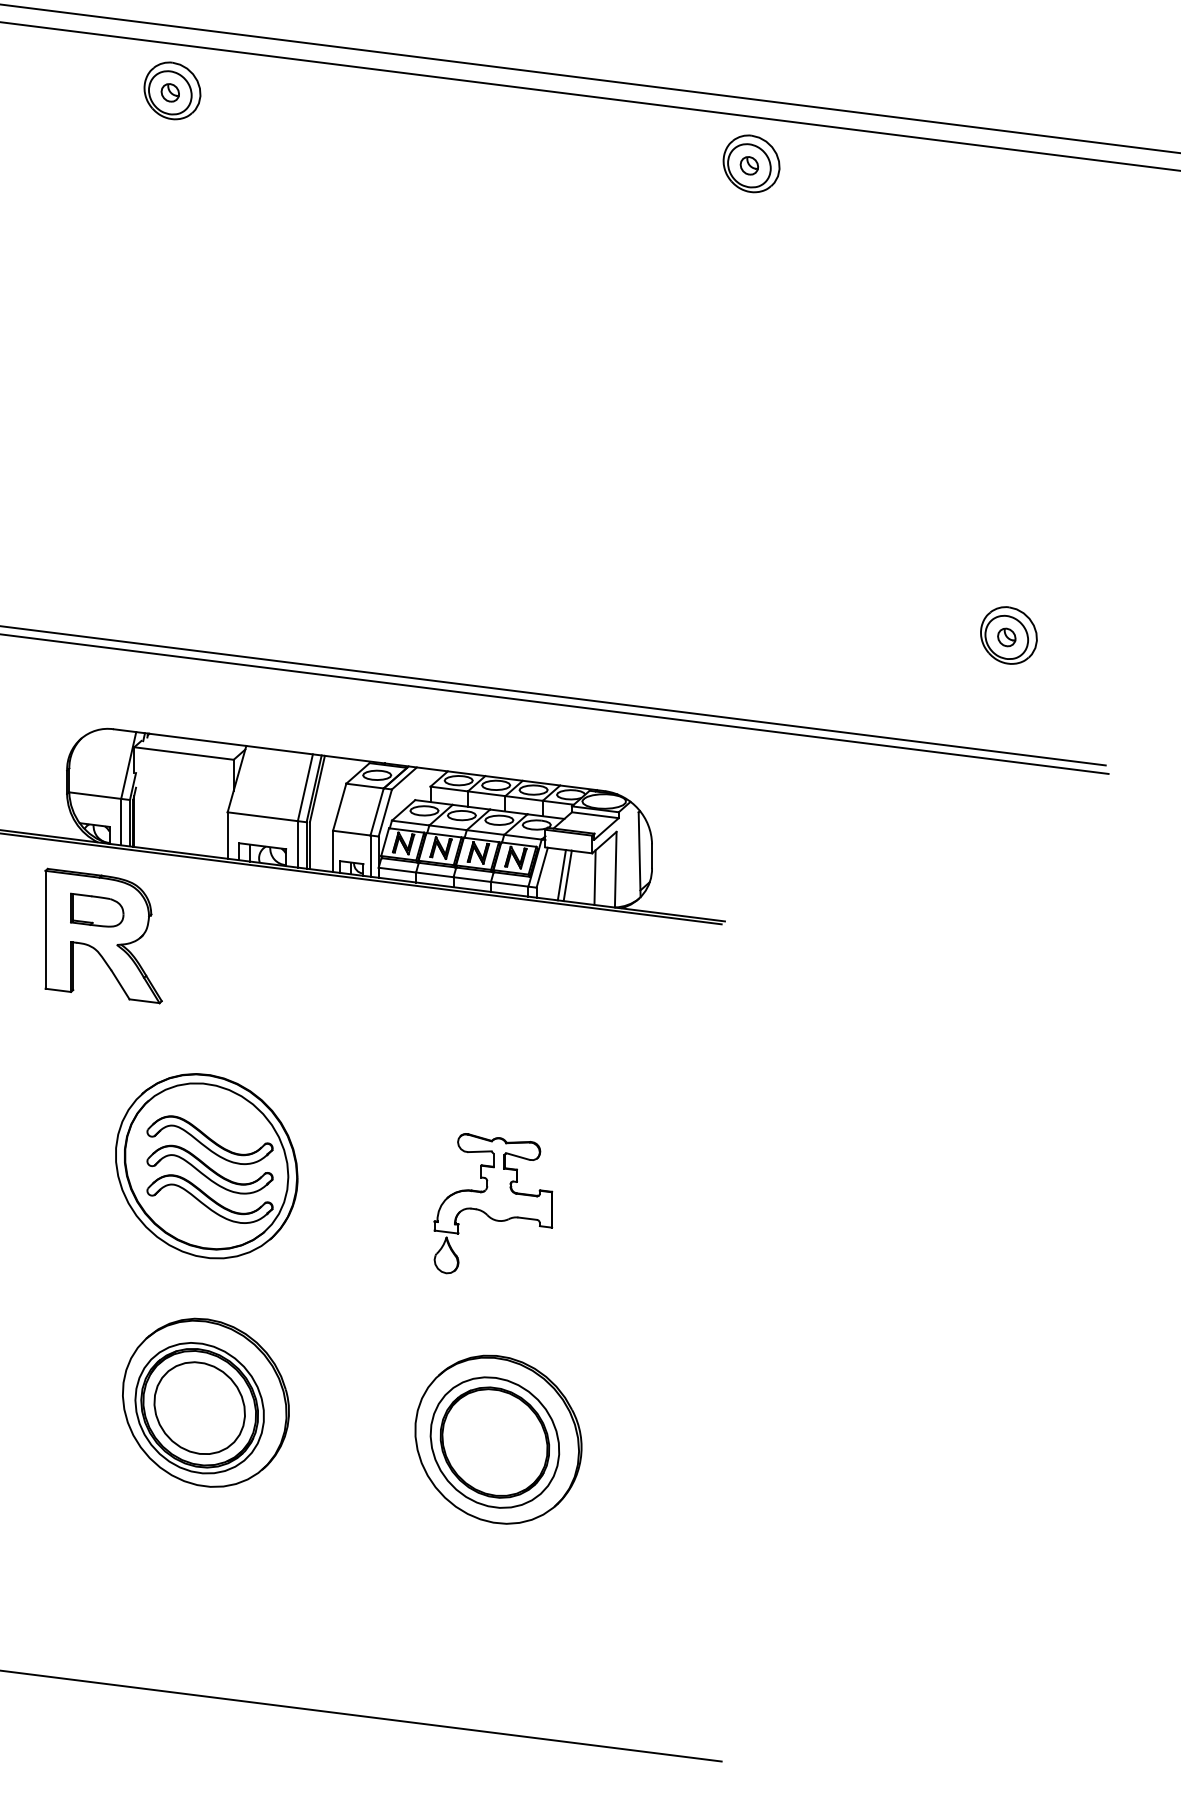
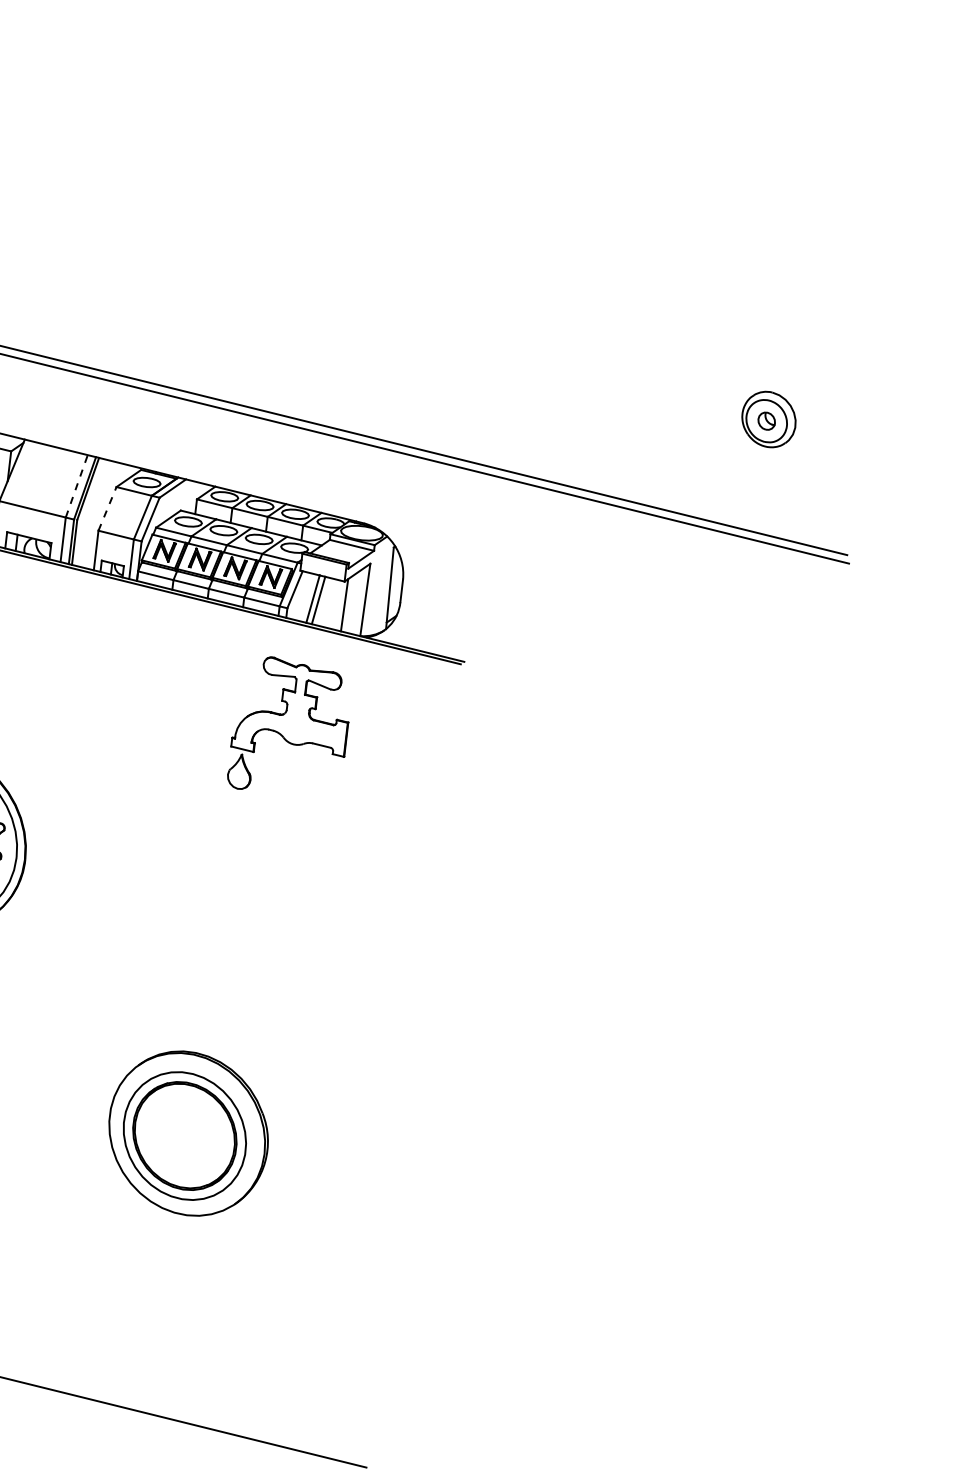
line: (305, 787) -> (76, 486), solid -> dashed
line: (339, 806) -> (107, 508), solid -> dashed
part: (493, 1203) -> (290, 727), moved

